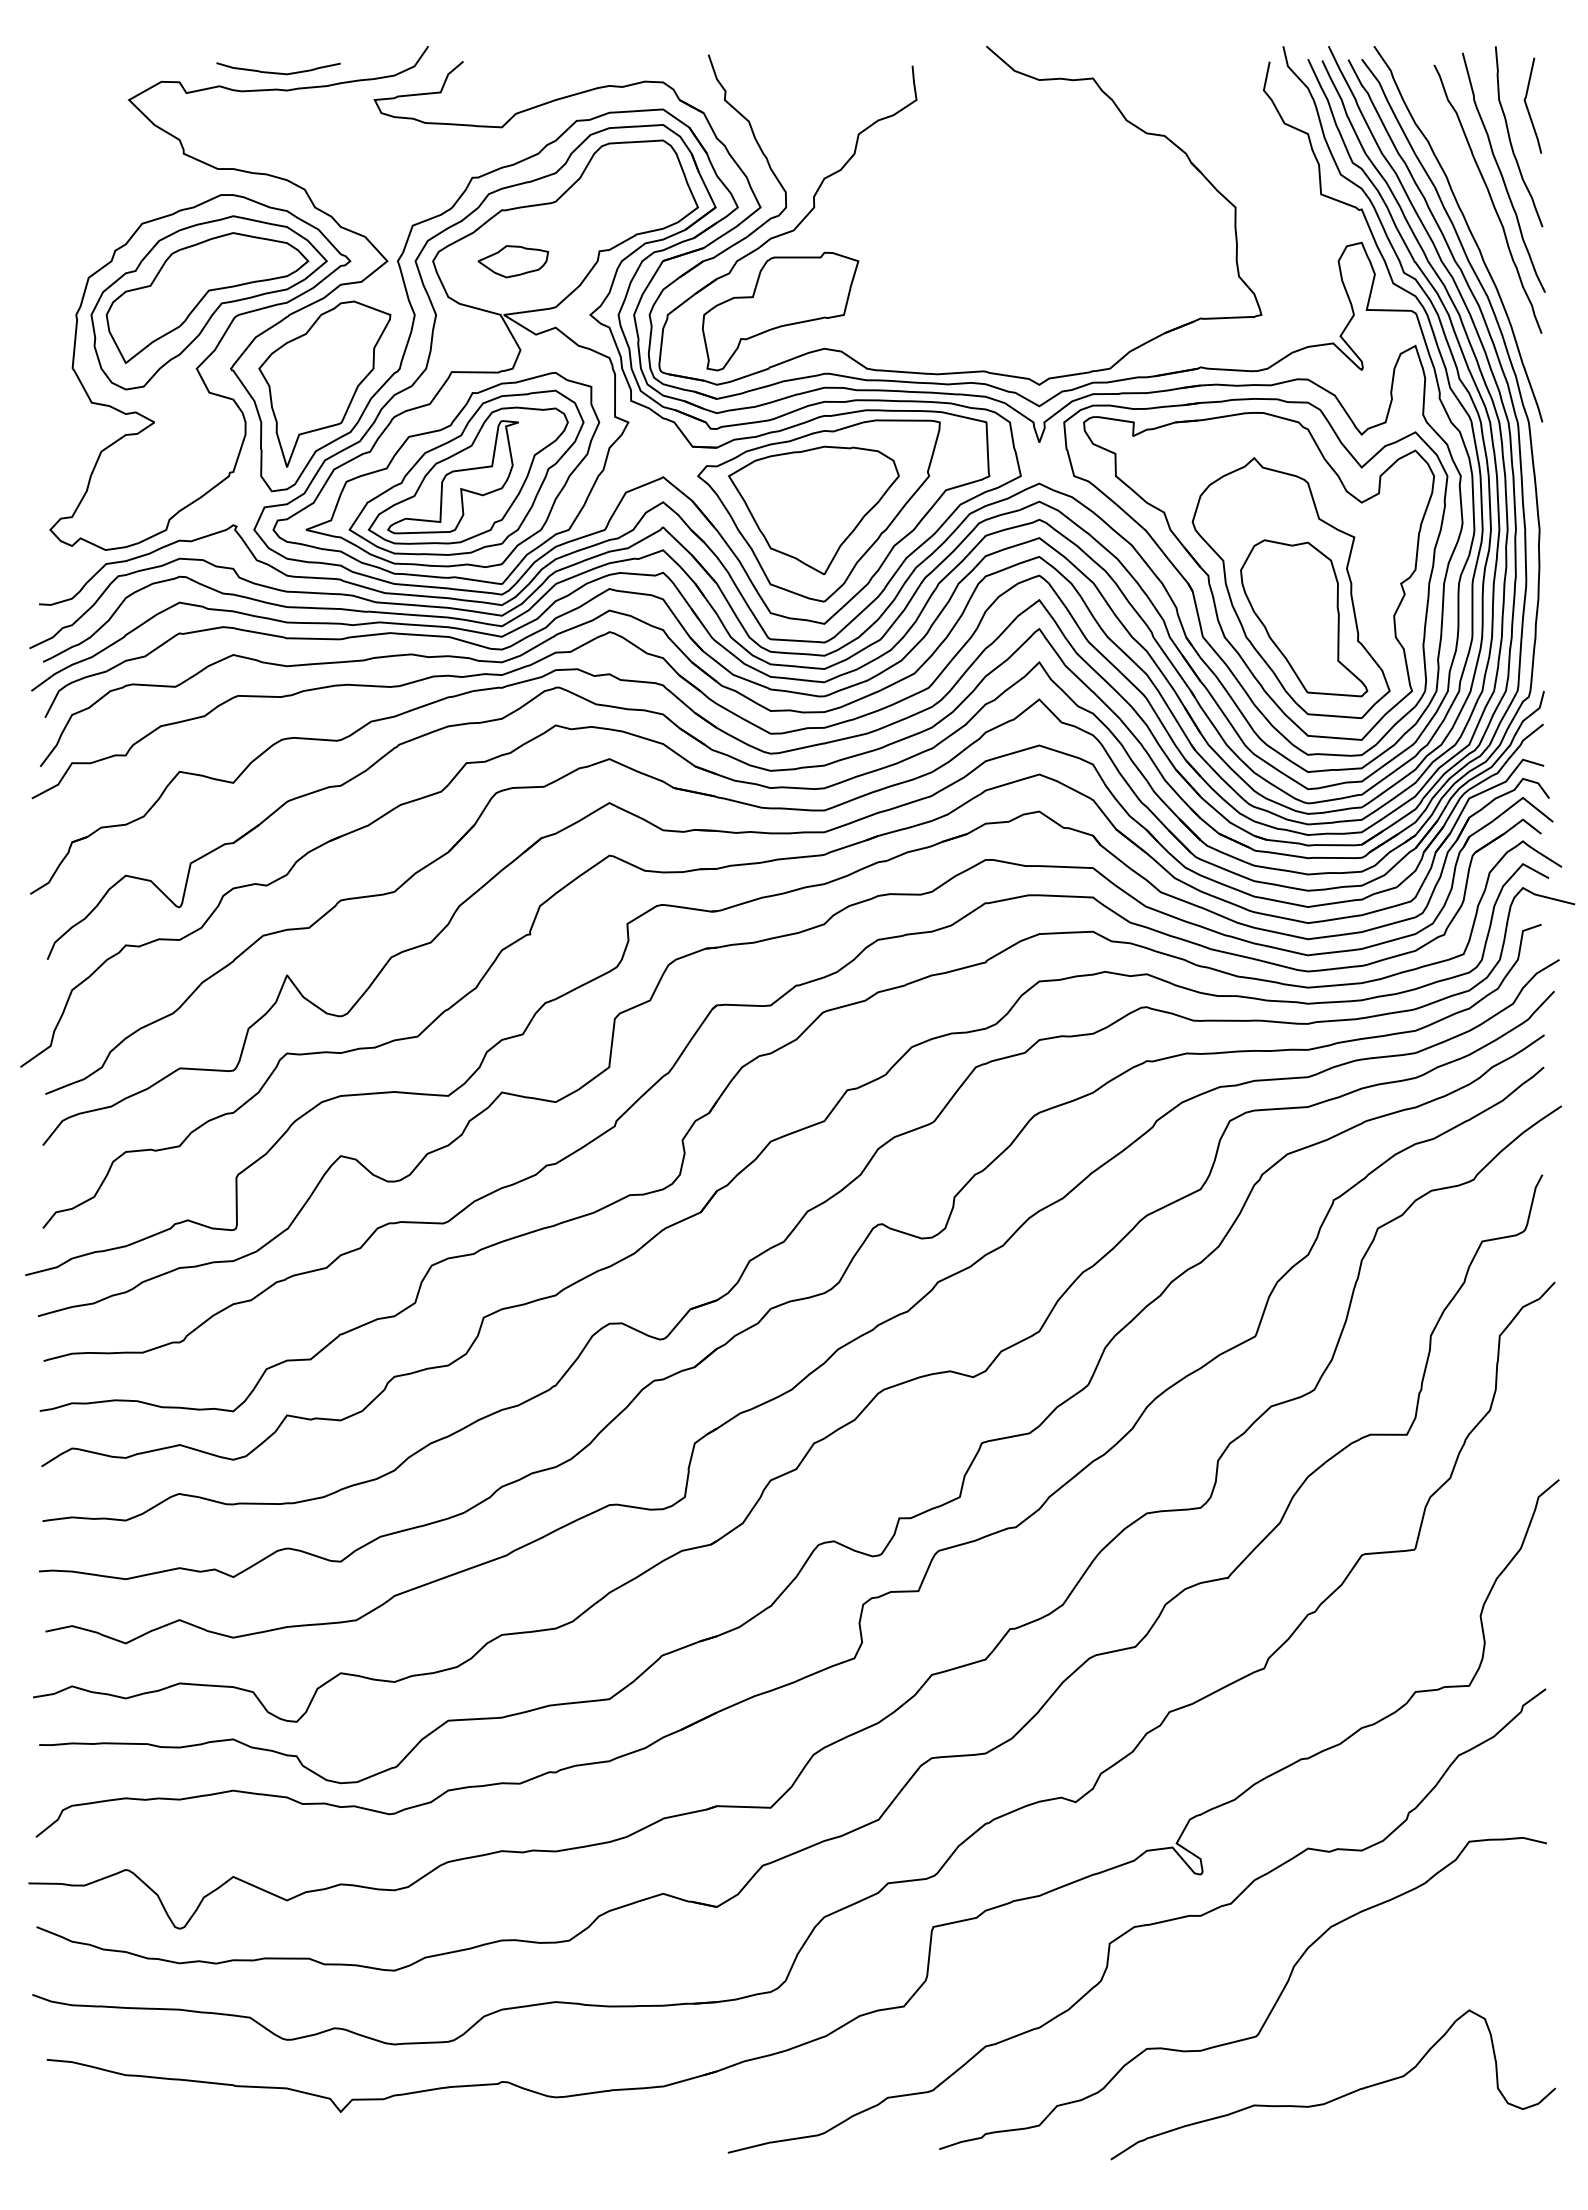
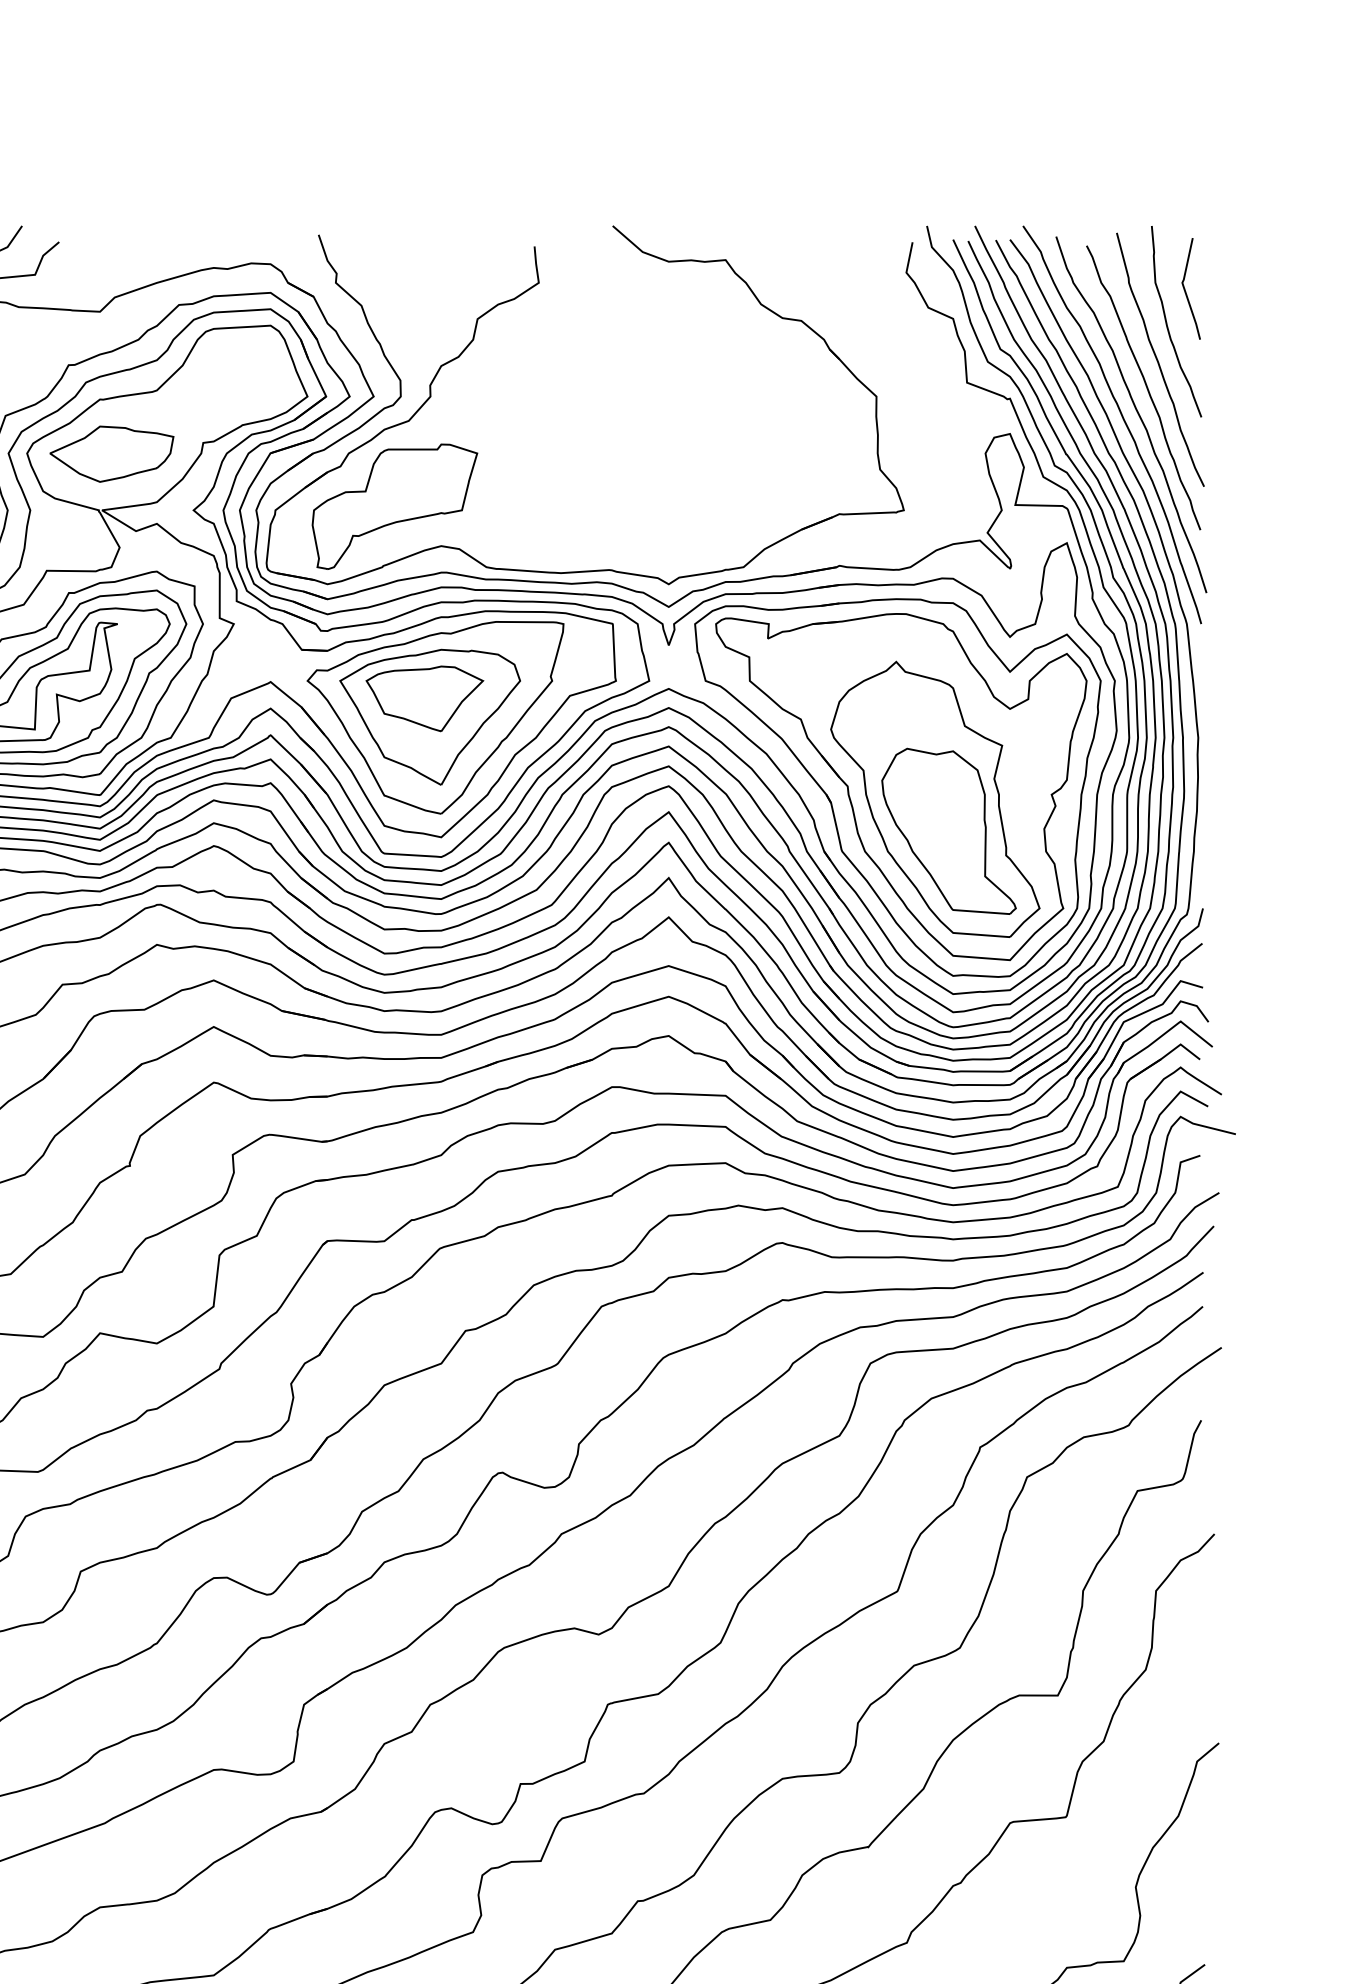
curve: (1481, 222) -> (1136, 412), added
part: (513, 261) -> (112, 453), size x1.67
part: (808, 492) -> (424, 698), added

